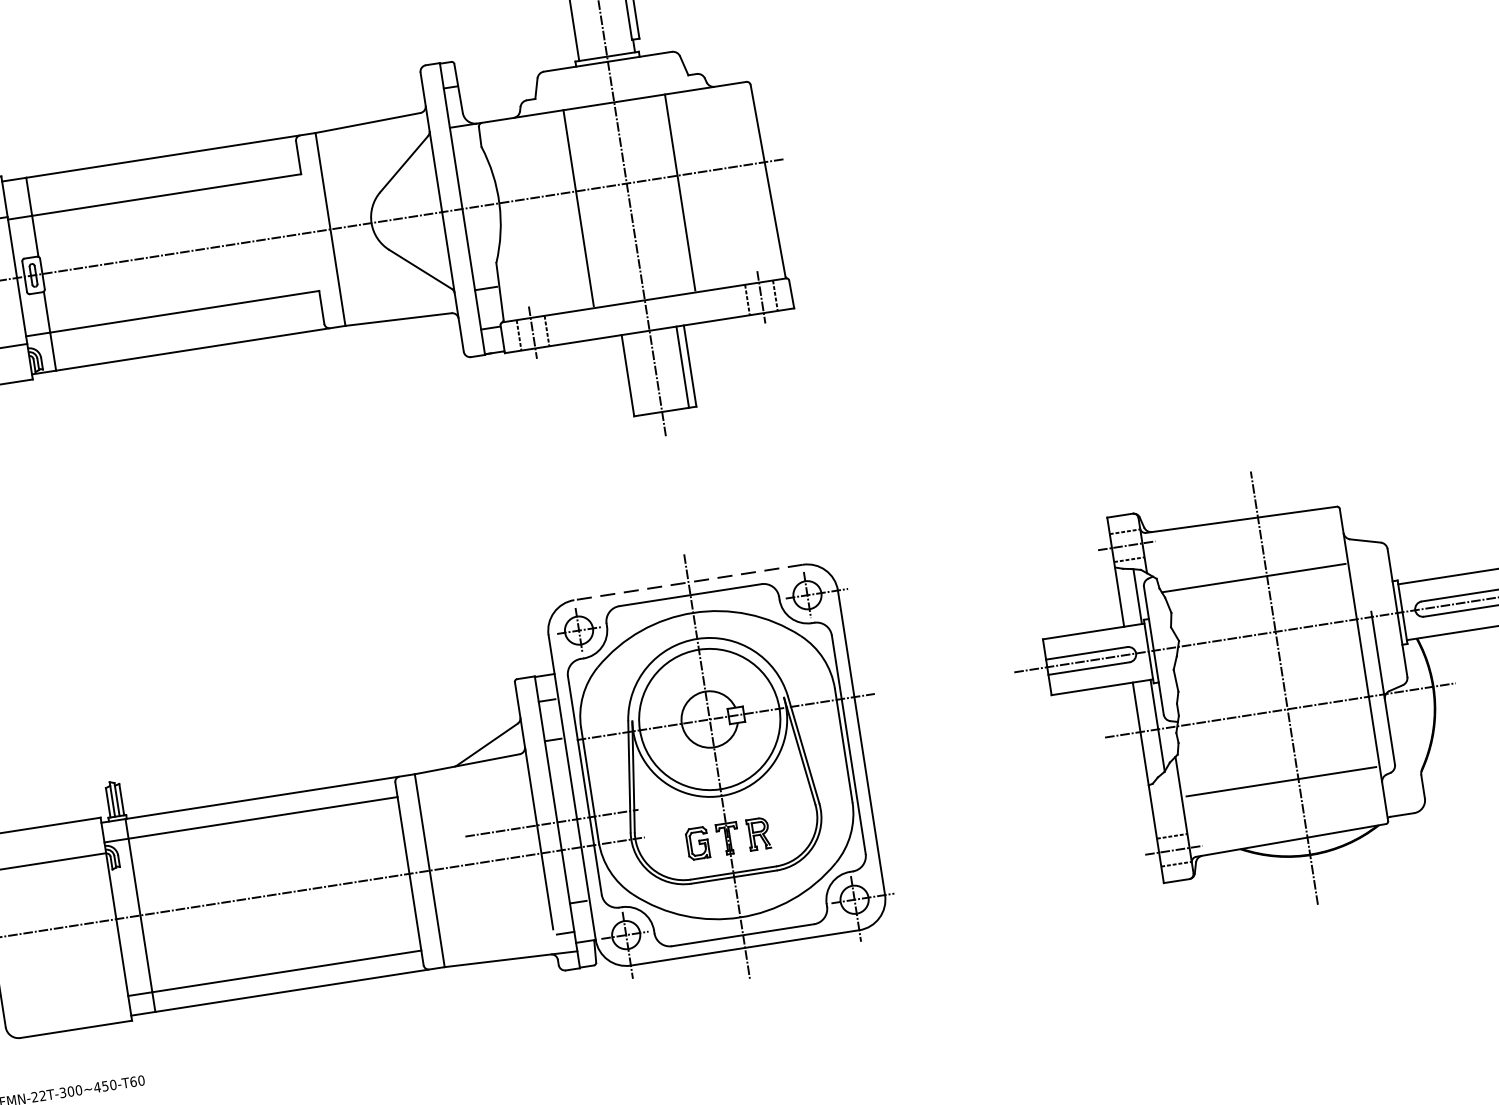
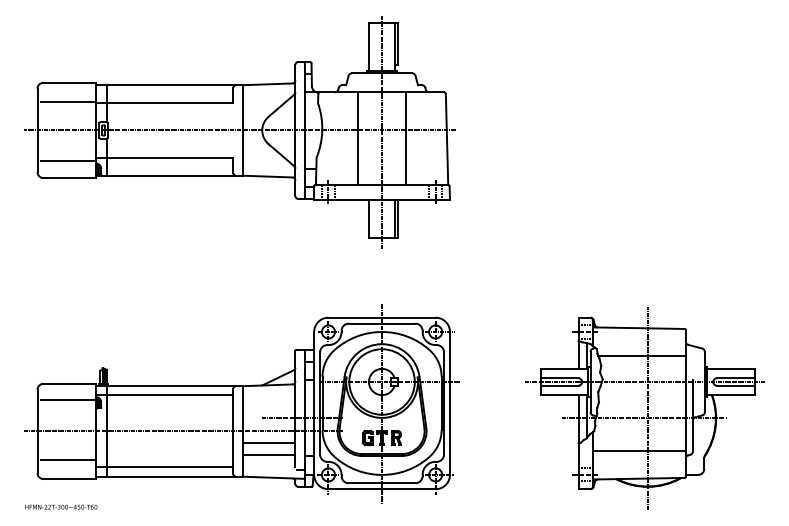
line: (689, 581) -> (382, 317), dashed -> solid
line: (489, 885) -> (269, 442), added
line: (493, 911) -> (269, 454), added
line: (65, 990) -> (67, 460), added

